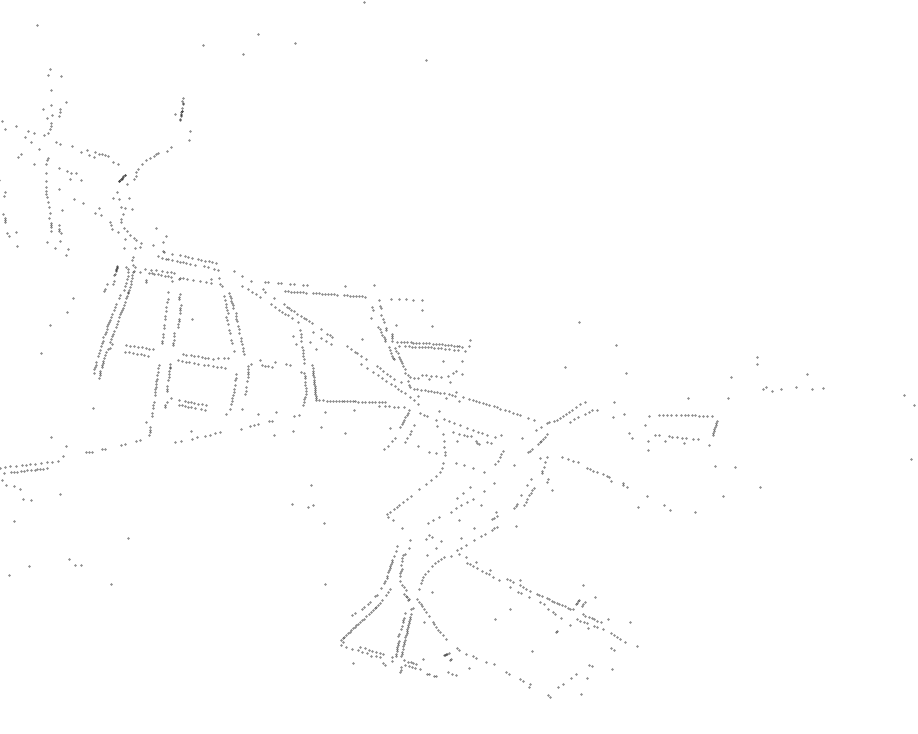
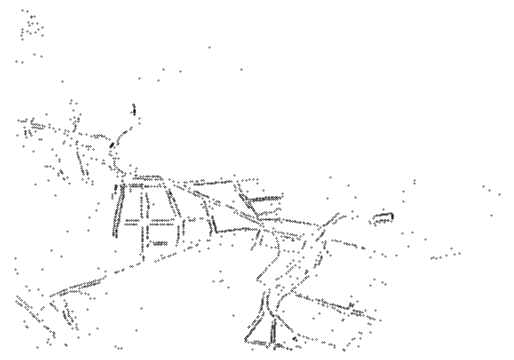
part: (794, 384) -> (445, 253), moved
part: (673, 426) -> (380, 217), size x0.6
part: (75, 563) -> (118, 347), moved
part: (644, 564) -> (377, 282), added

